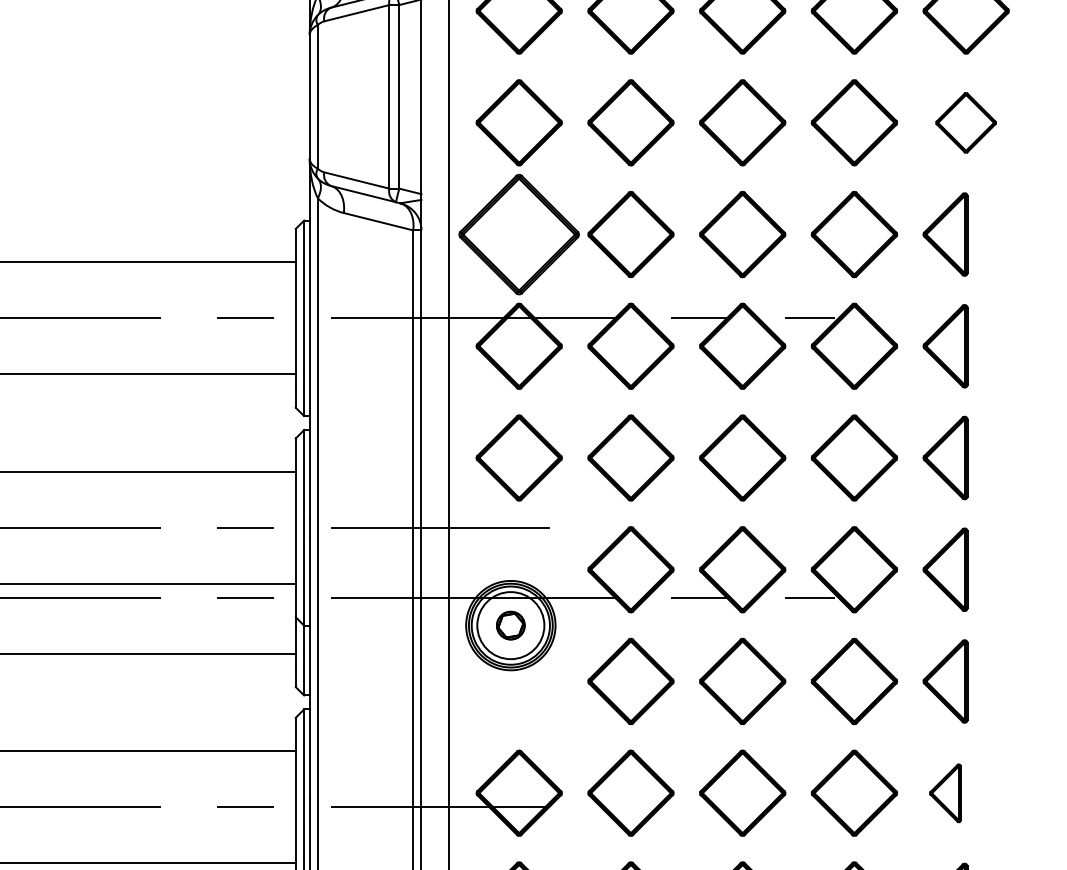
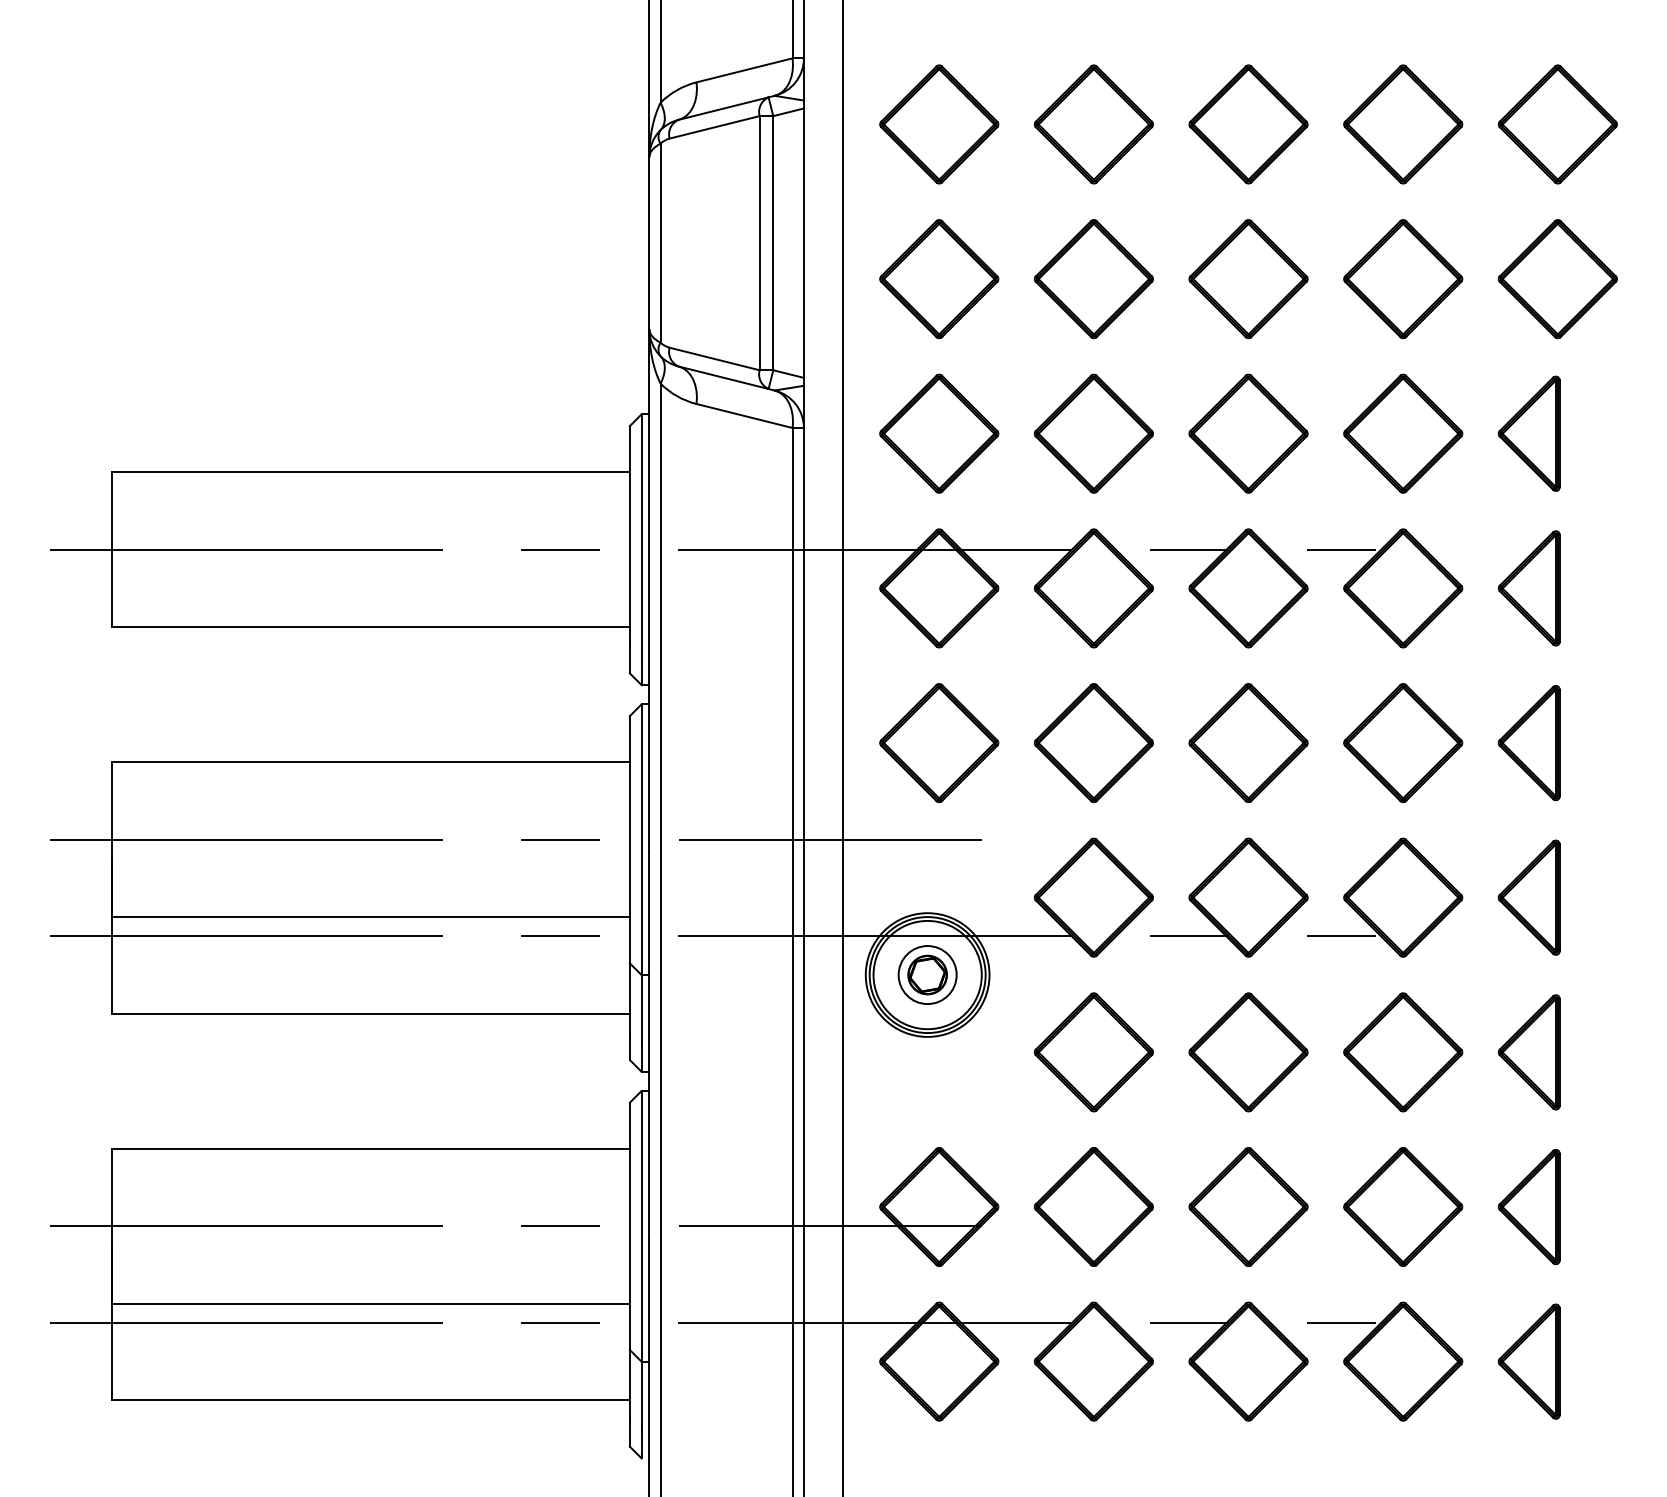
part: (965, 123) -> (1557, 279), size x1.43
part: (519, 234) -> (939, 433), size x0.71
circle: (510, 625) -> (927, 975), size x0.62
part: (944, 793) -> (1528, 1207), size x1.43

